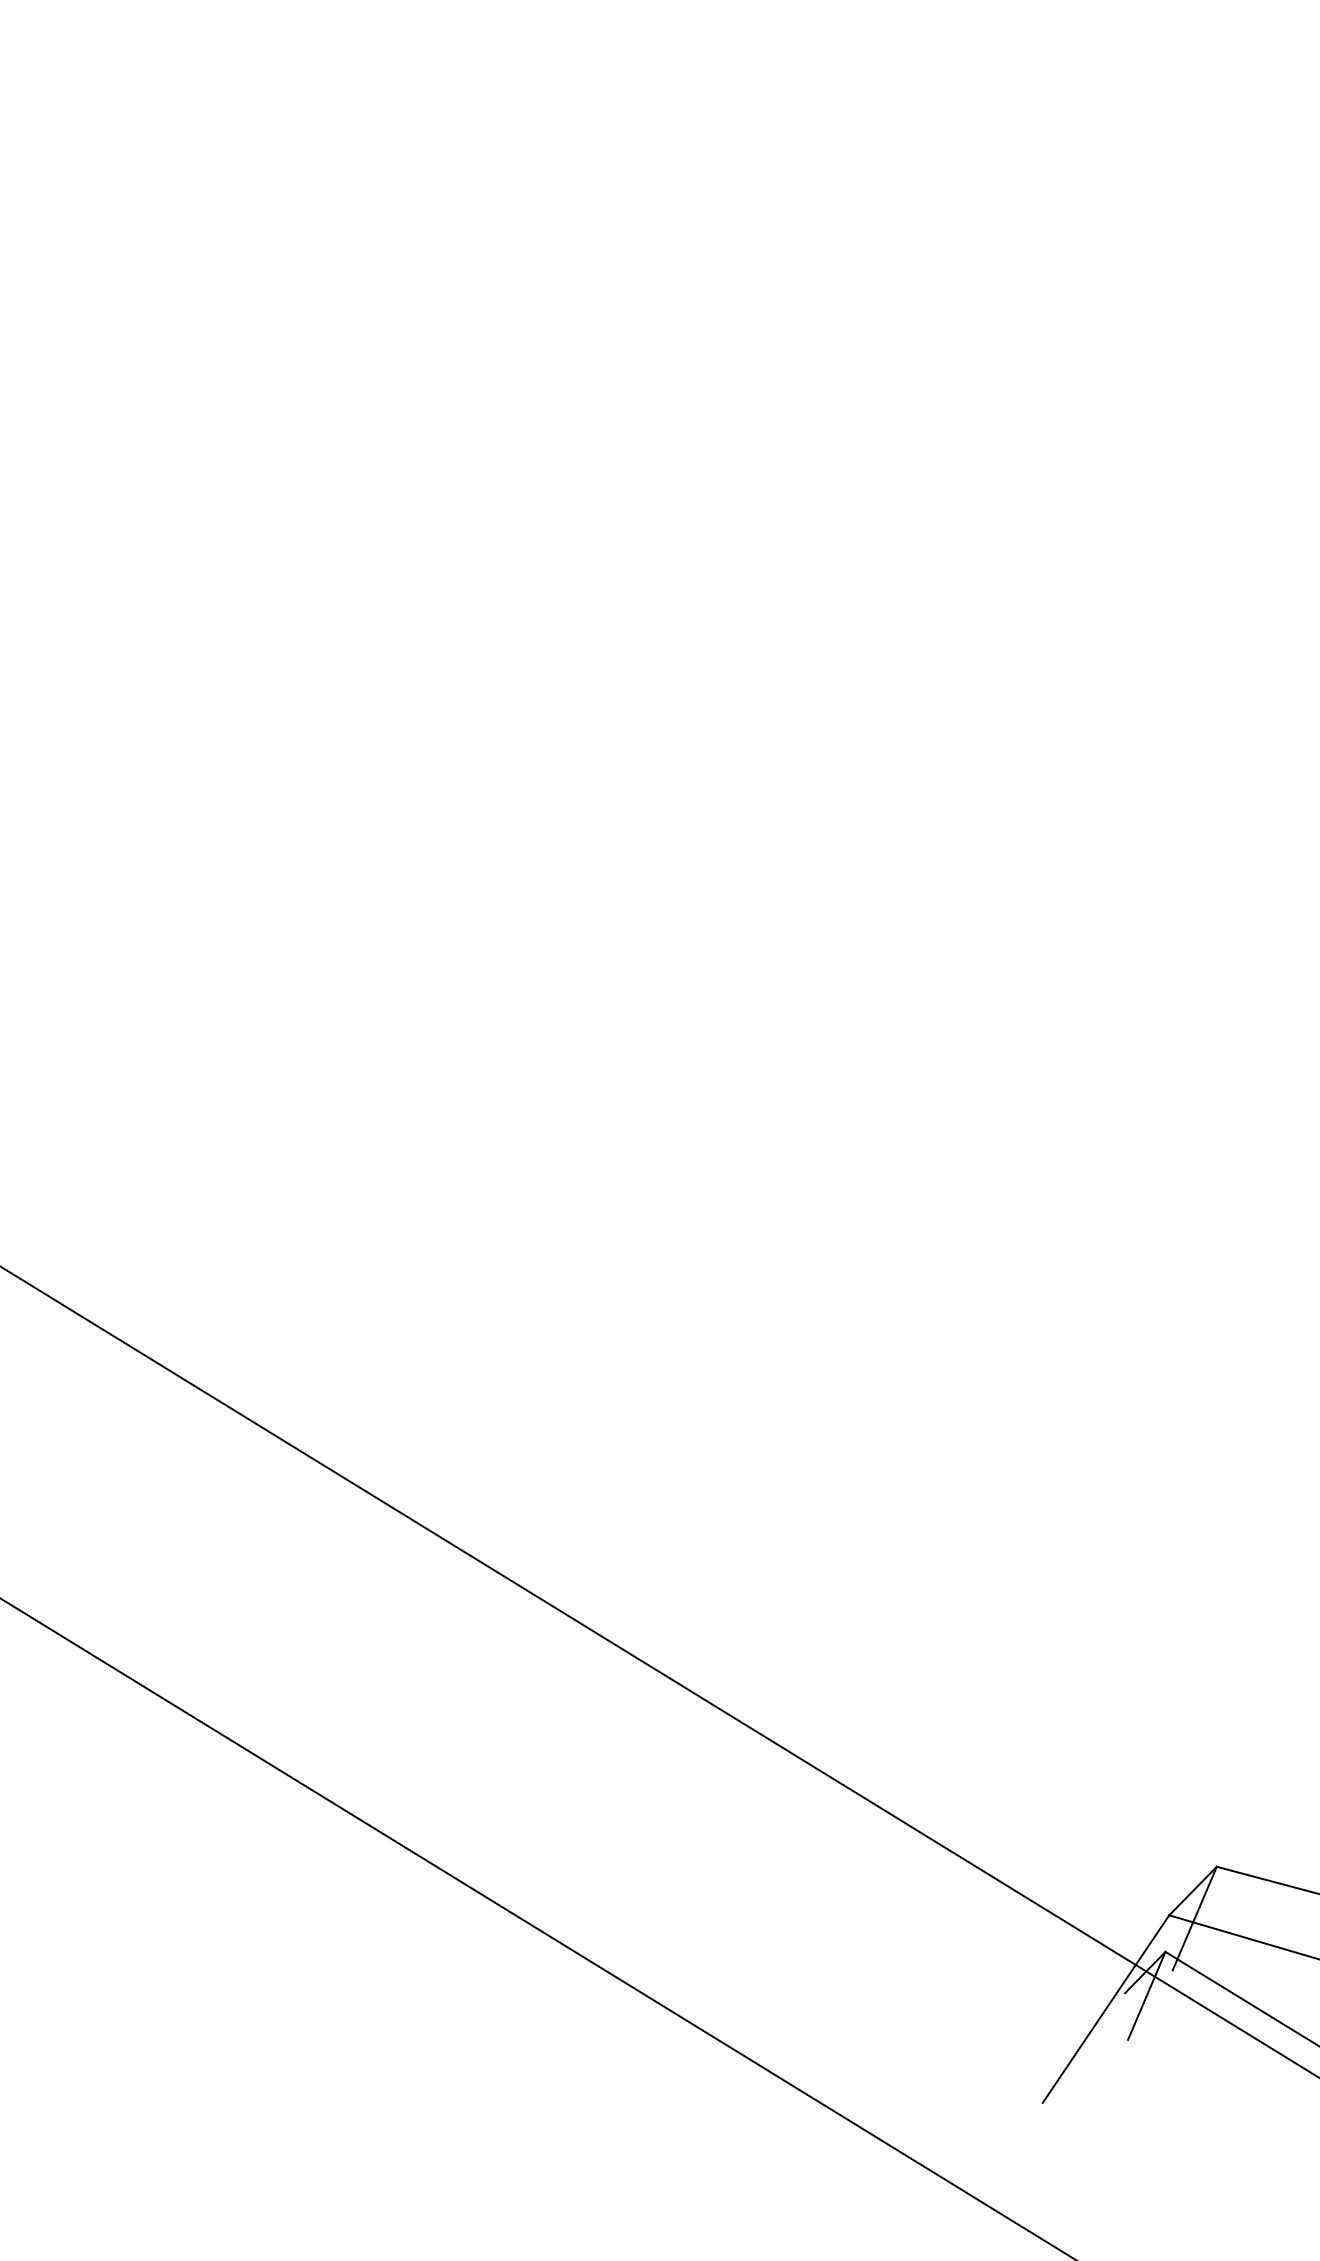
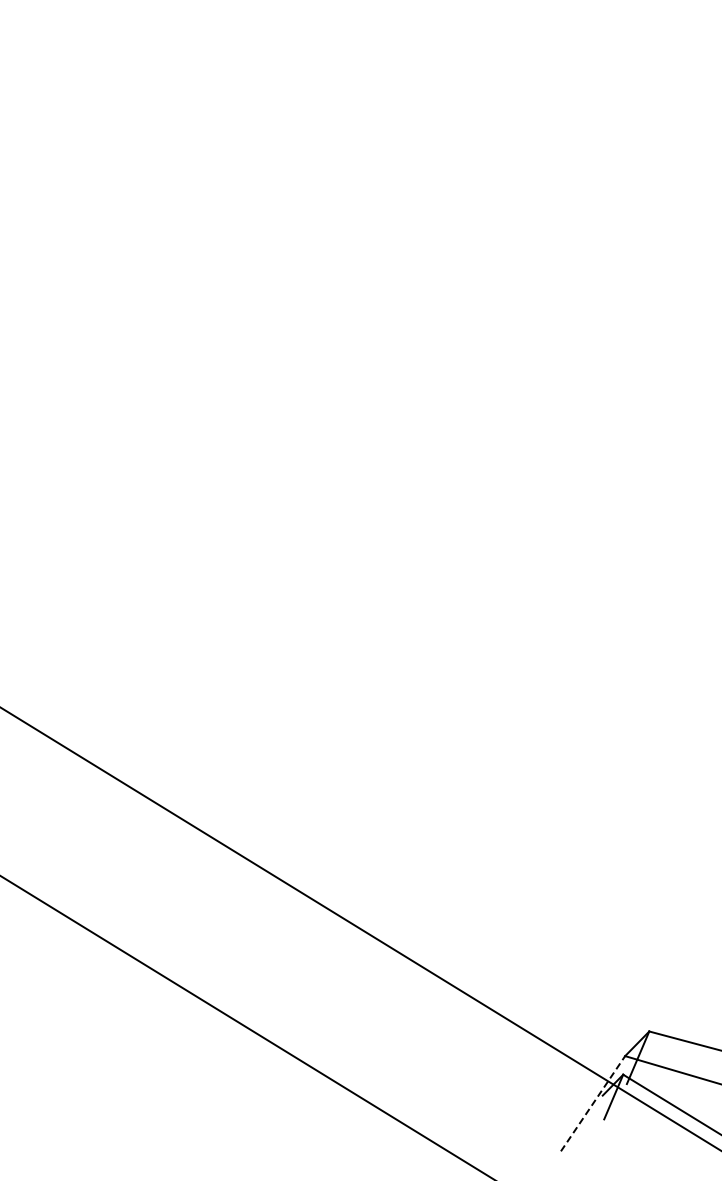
line: (1106, 2008) -> (593, 1103), solid -> dashed

